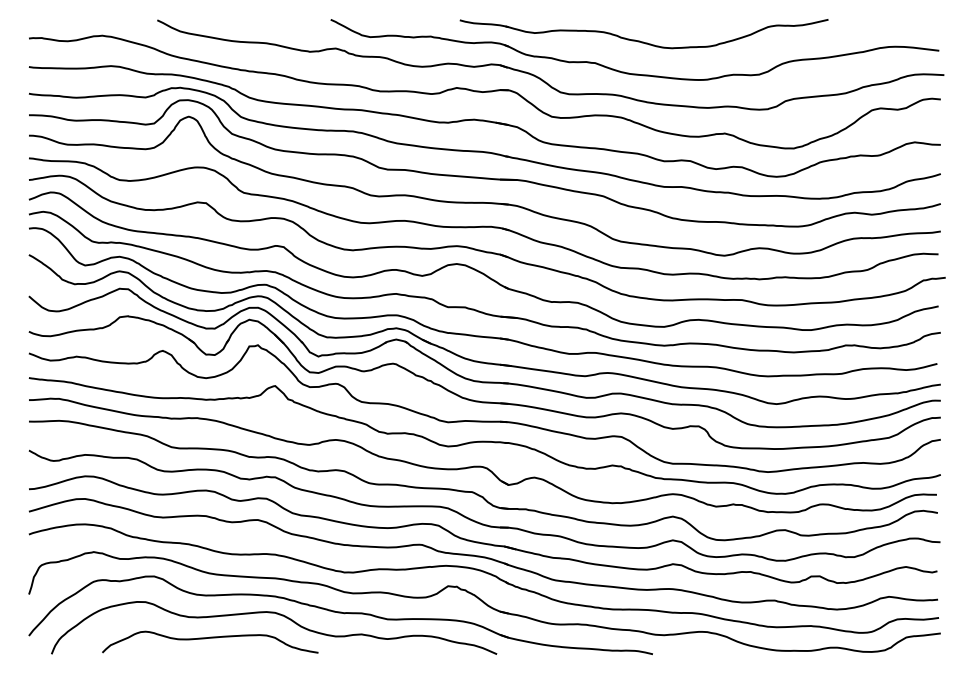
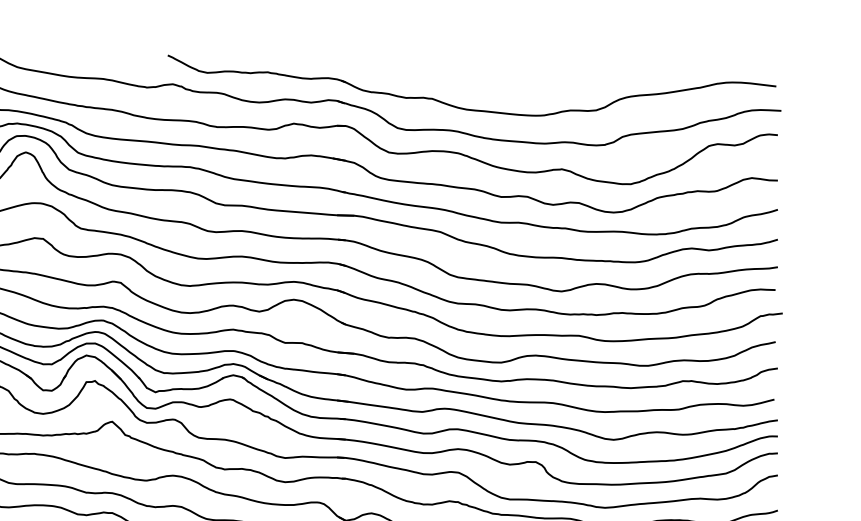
part: (640, 40) -> (477, 76), removed

